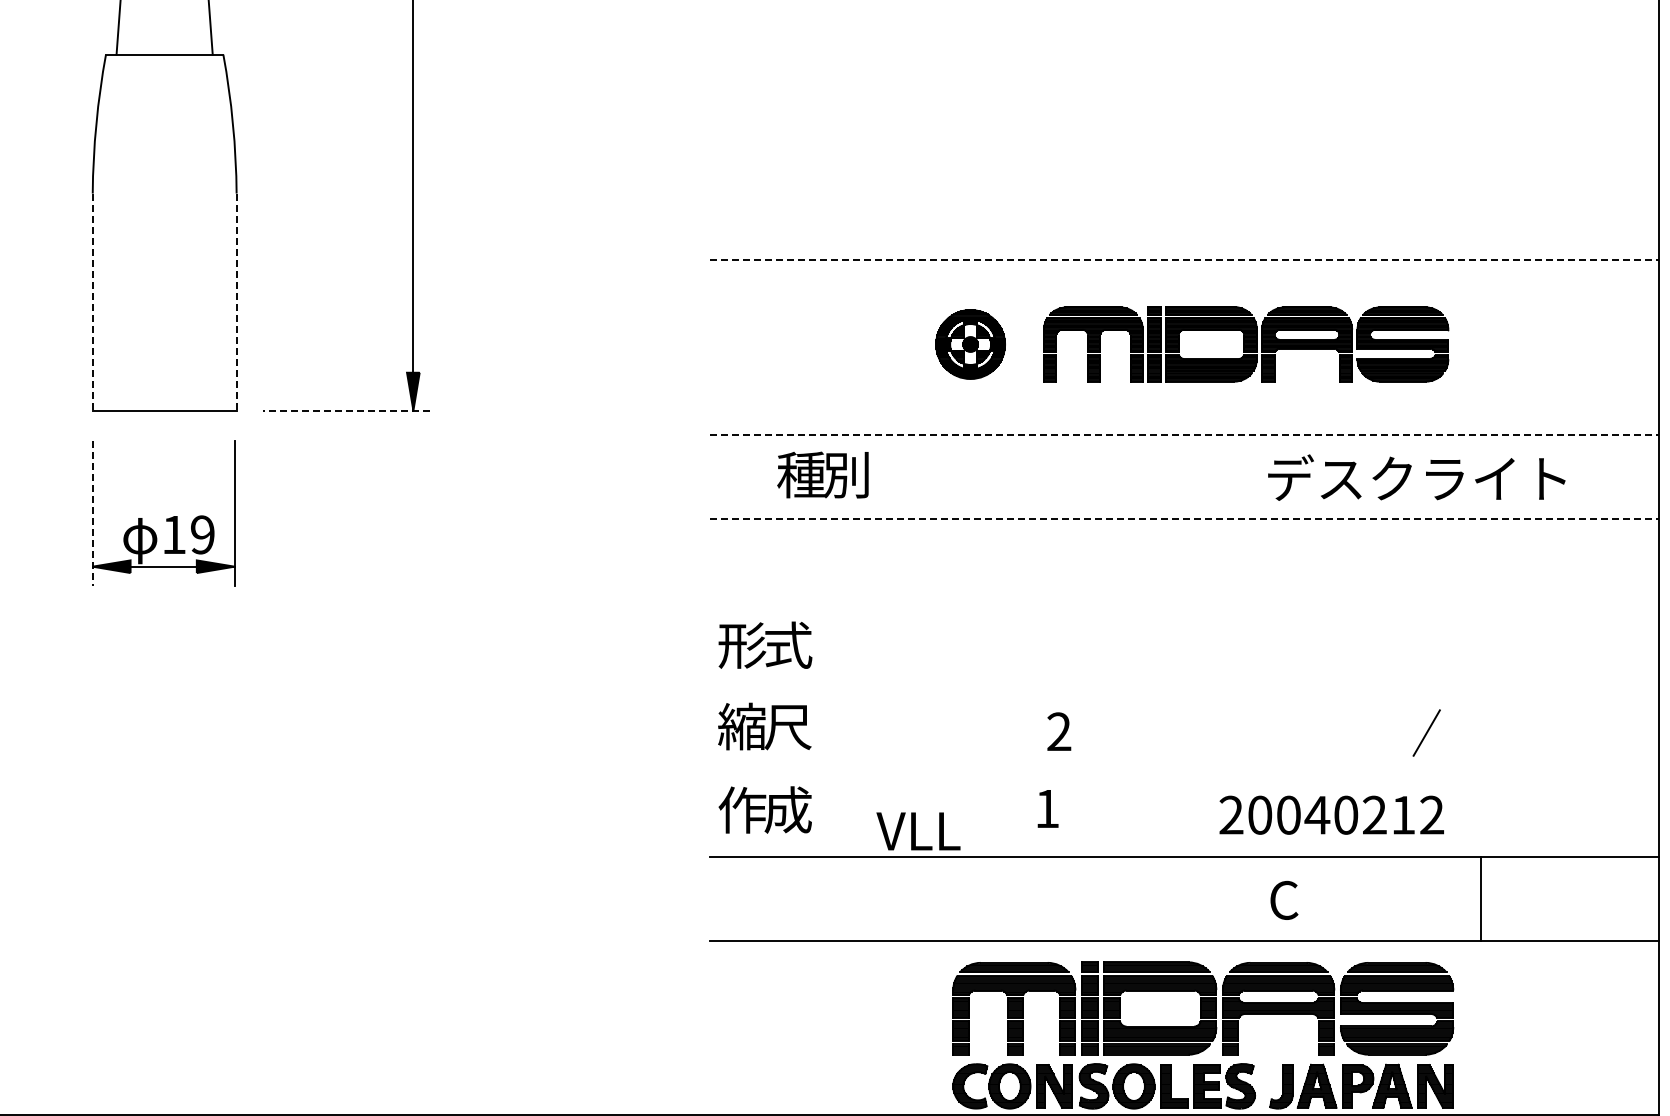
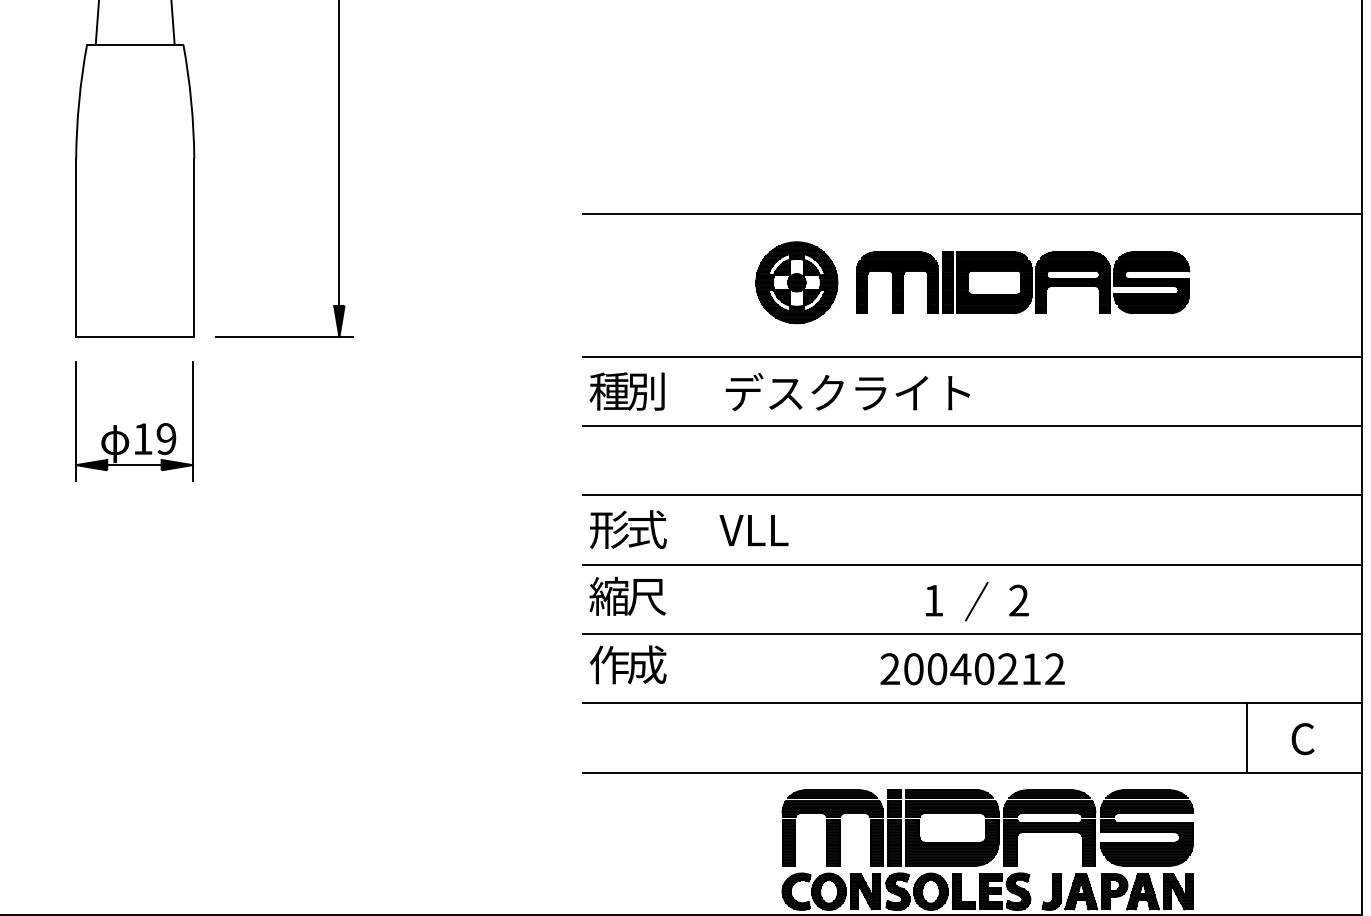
line: (1184, 260) -> (972, 213), dashed -> solid
line: (92, 302) -> (75, 248), dashed -> solid
line: (236, 302) -> (194, 248), dashed -> solid
part: (970, 344) -> (796, 282), size x1.43
line: (345, 410) -> (283, 336), dashed -> solid
line: (1184, 434) -> (972, 356), dashed -> solid
text: (822, 474) -> (626, 391), moved
text: (1416, 477) -> (847, 391), moved
line: (92, 513) -> (75, 421), dashed -> solid
line: (1184, 518) -> (972, 425), dashed -> solid
line: (1184, 603) -> (972, 495), added
line: (1184, 687) -> (972, 564), added
text: (1059, 731) -> (1019, 600), moved
line: (1426, 732) -> (976, 601), moved
line: (1184, 772) -> (972, 634), added
text: (1047, 808) -> (933, 600), moved
text: (1331, 814) -> (972, 668), moved
text: (918, 831) -> (754, 530), moved
line: (1481, 898) -> (1247, 737), moved
text: (1284, 900) -> (1303, 739), moved

